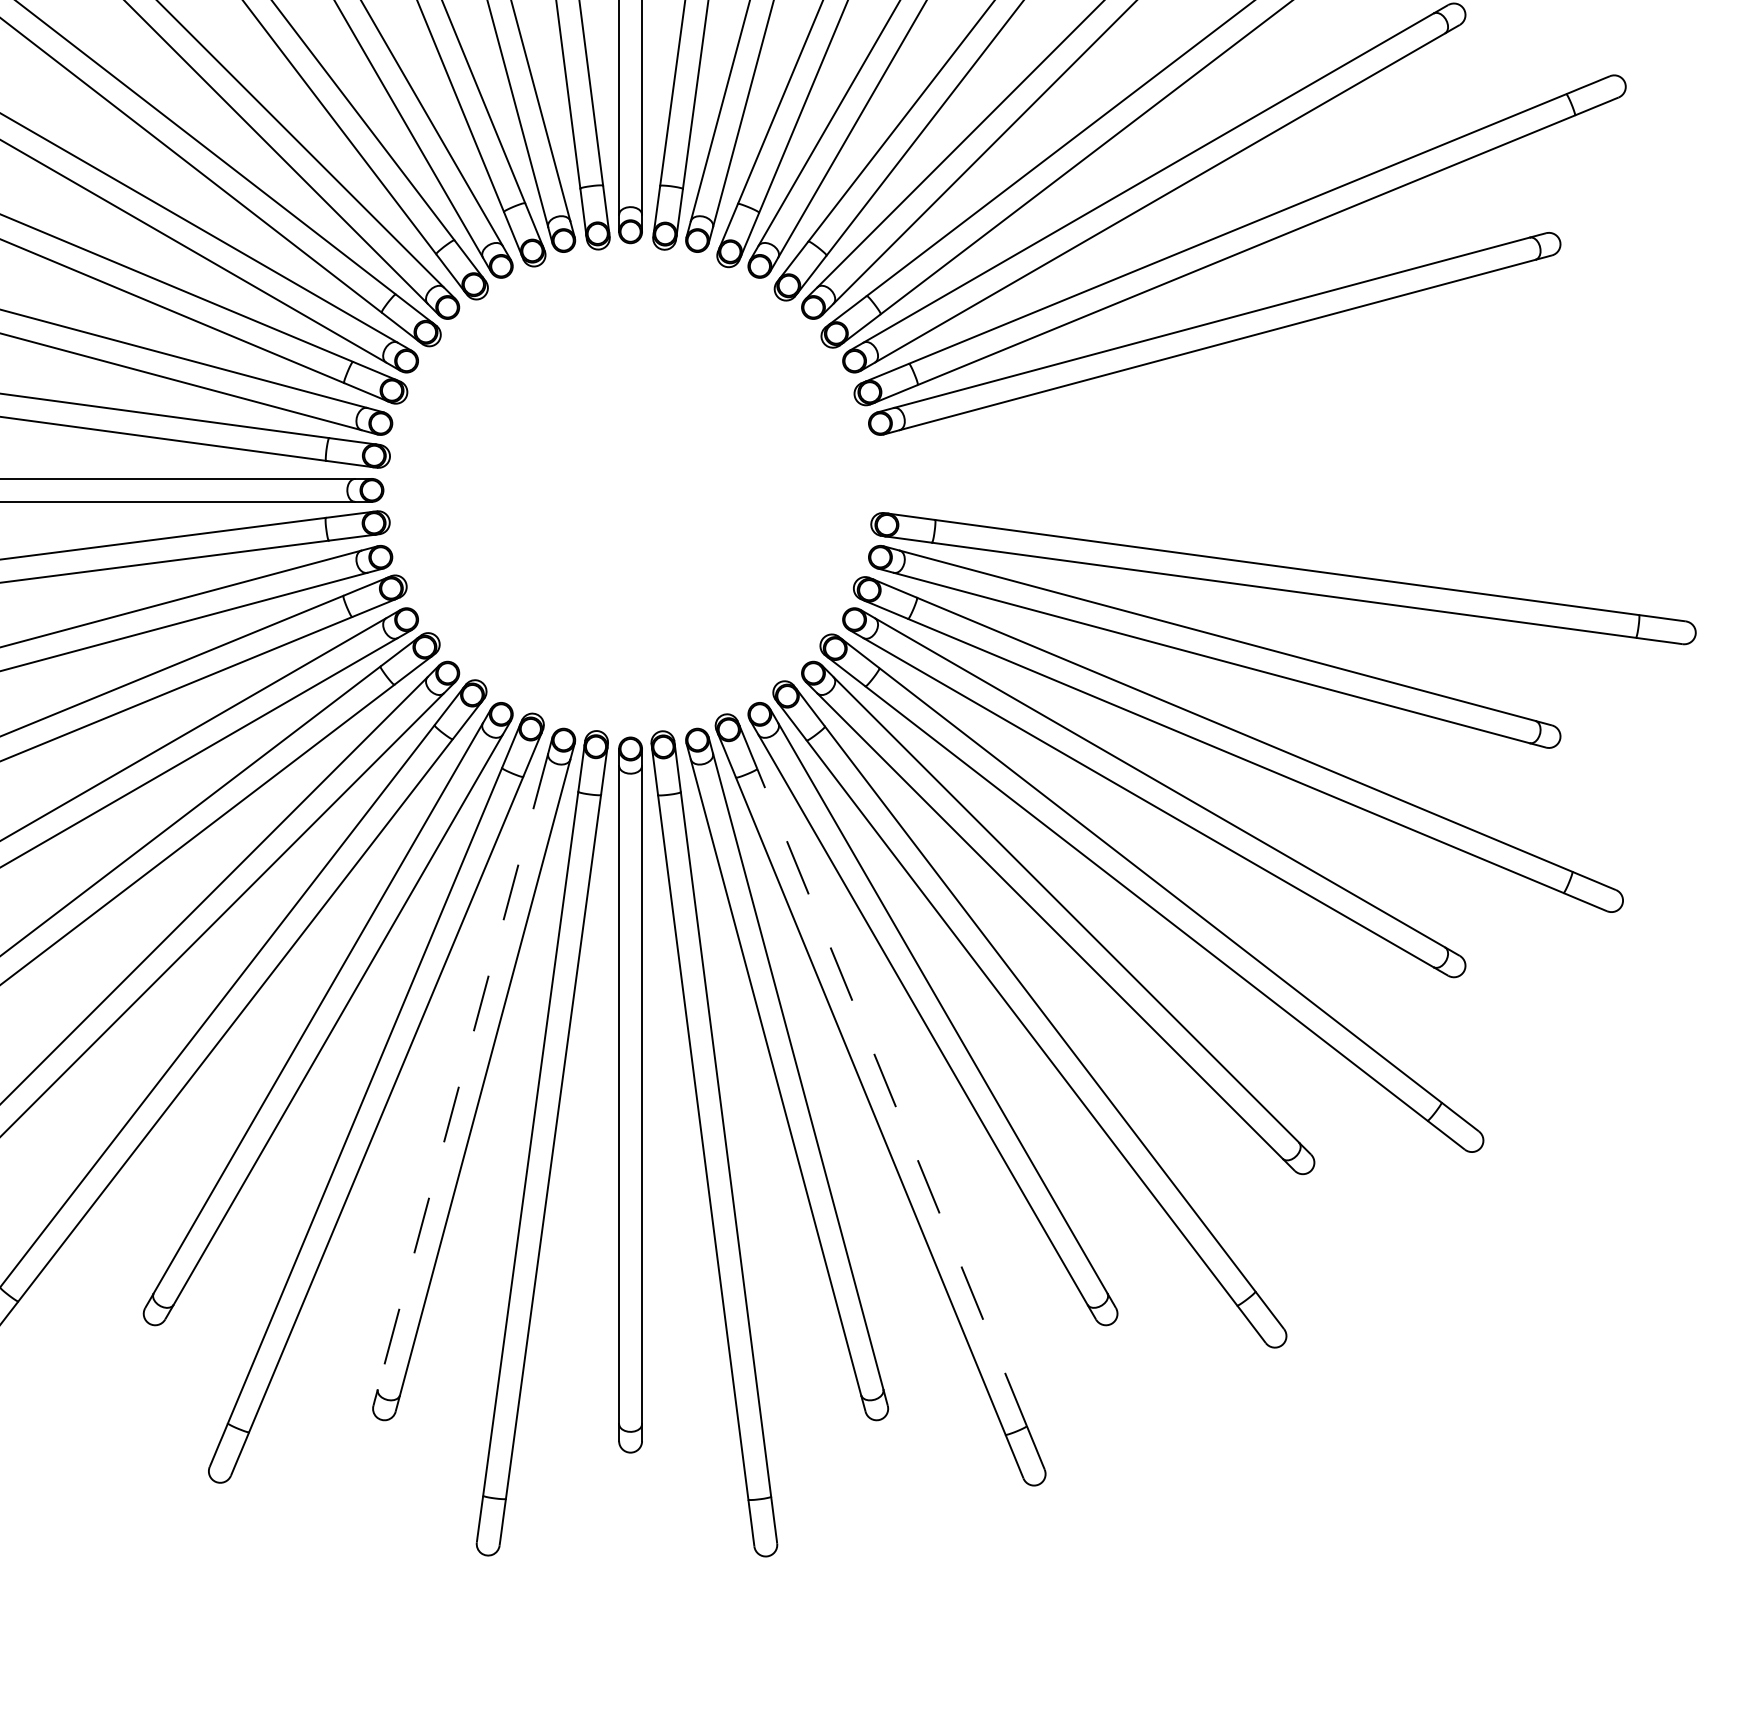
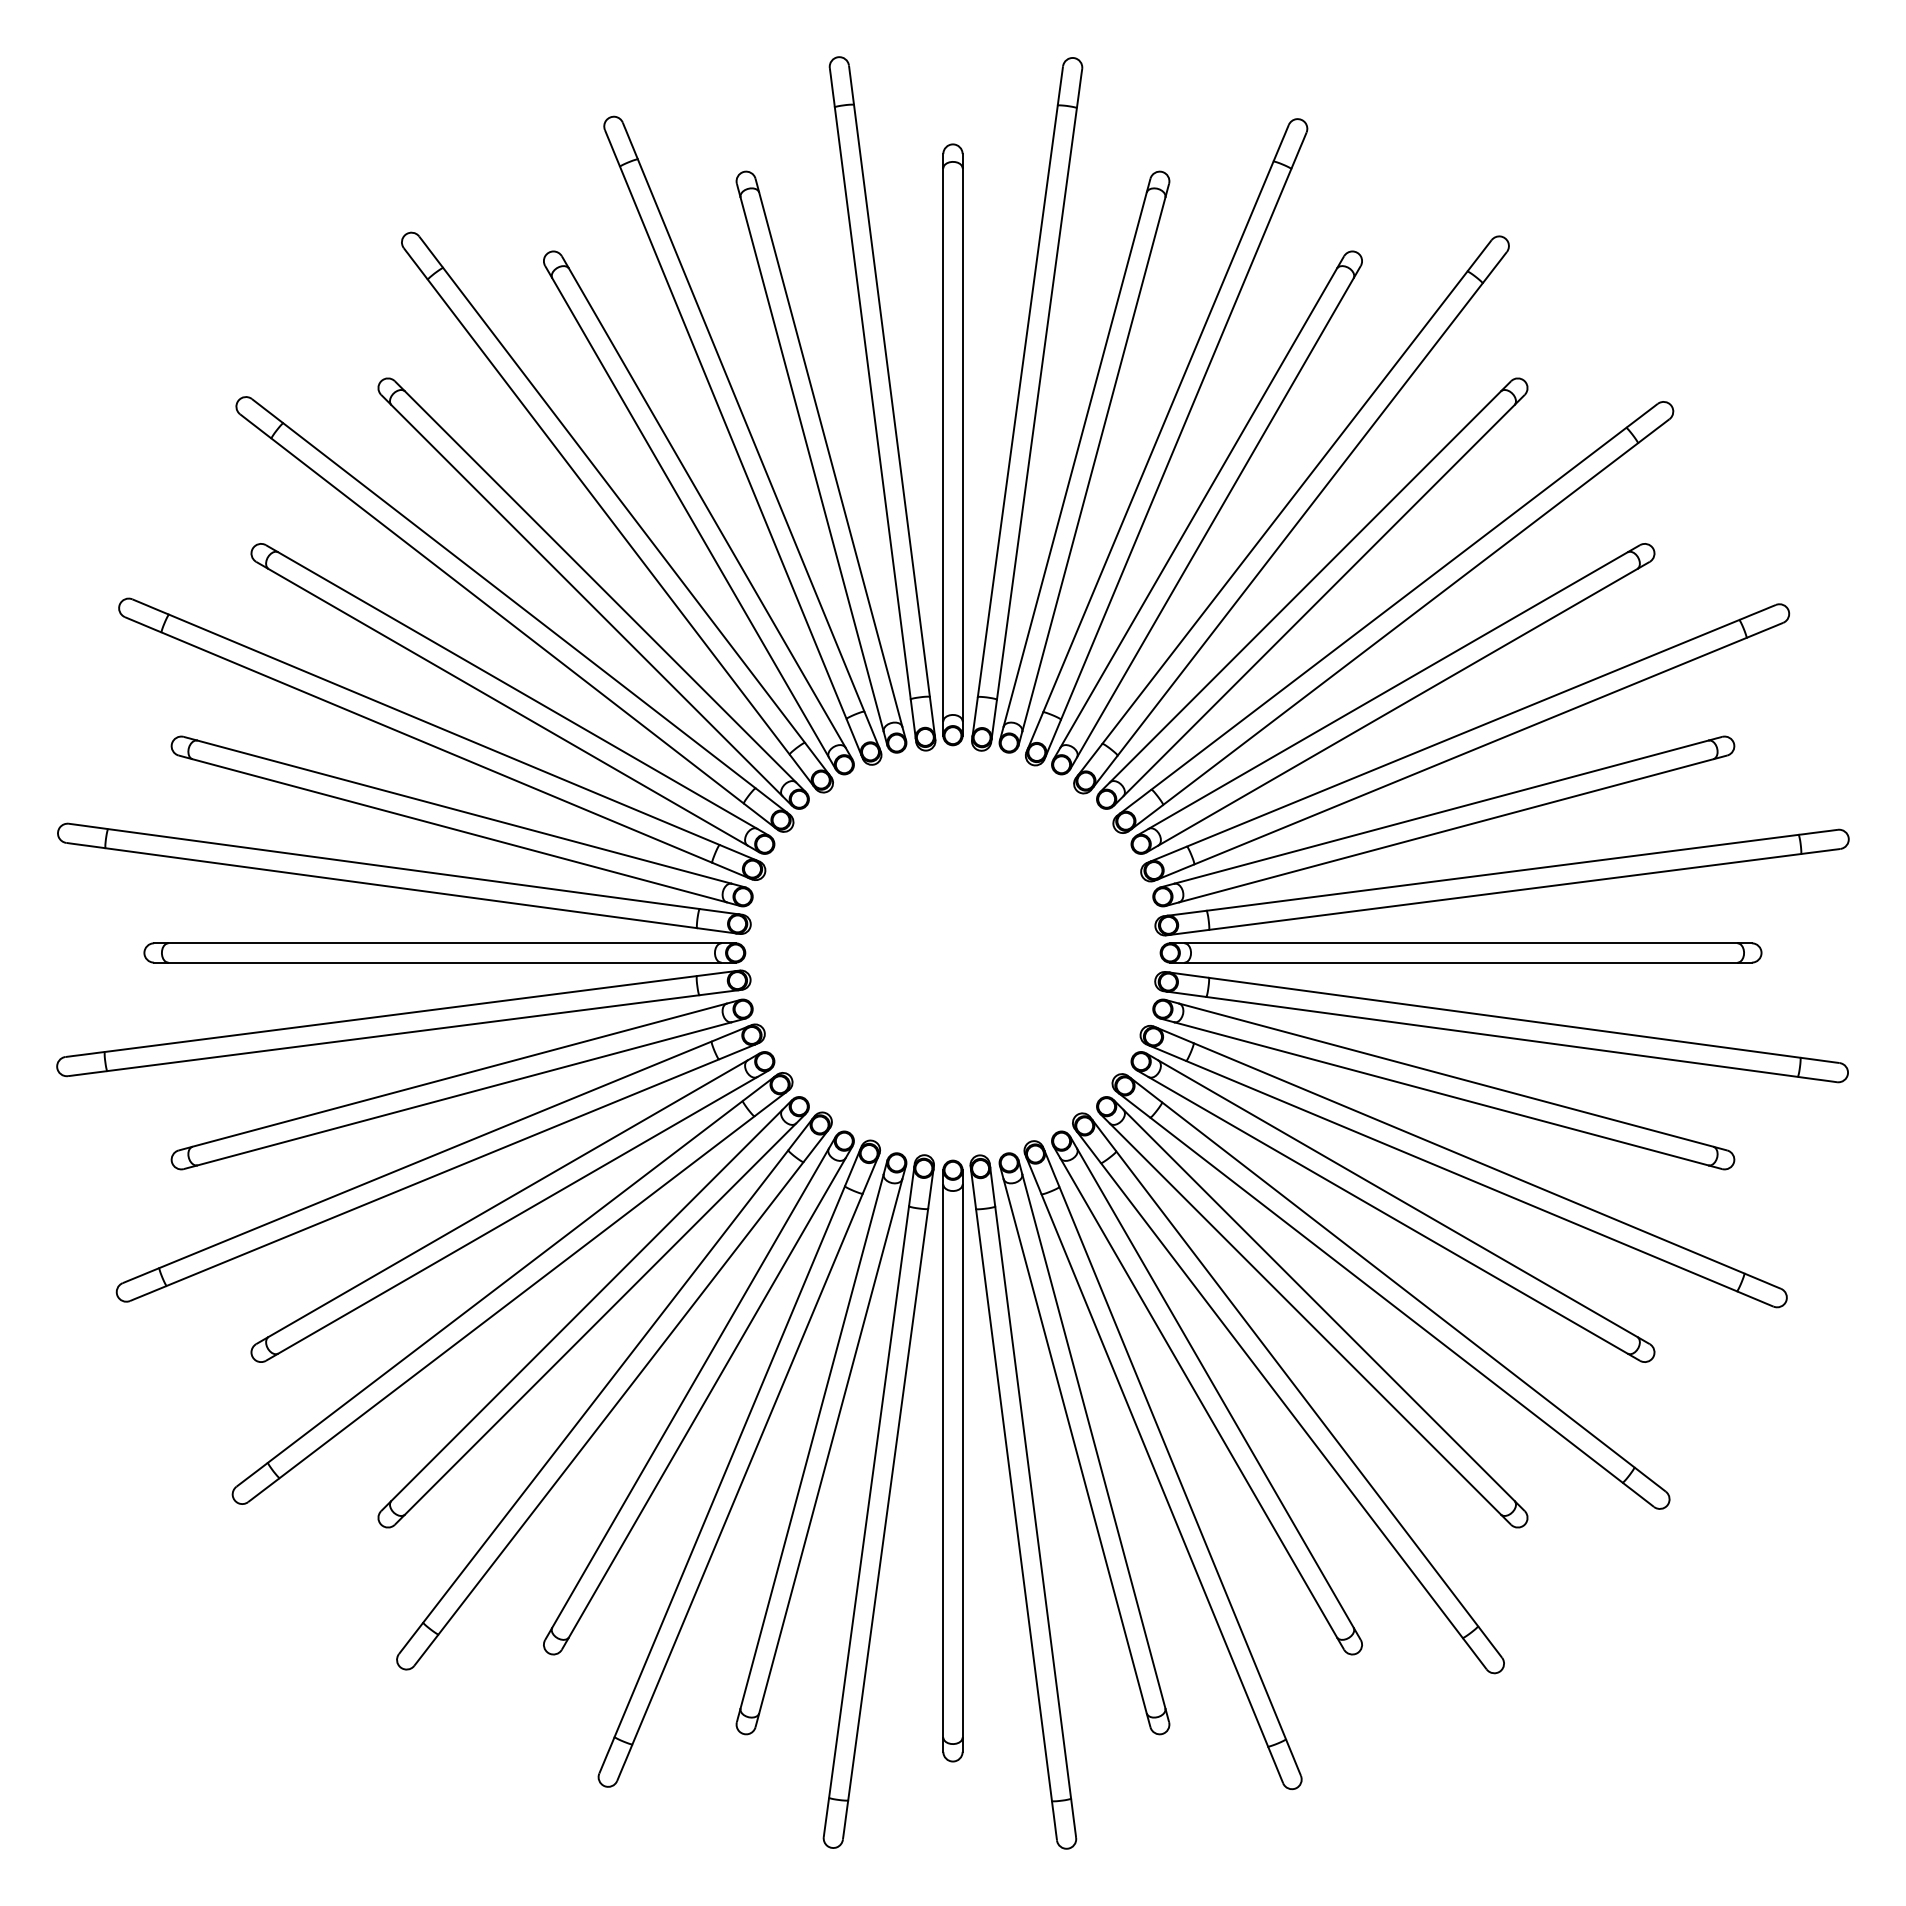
part: (1283, 421) -> (1501, 895), added
line: (463, 1071) -> (812, 1441), dashed -> solid
line: (891, 1096) -> (1172, 1462), dashed -> solid

